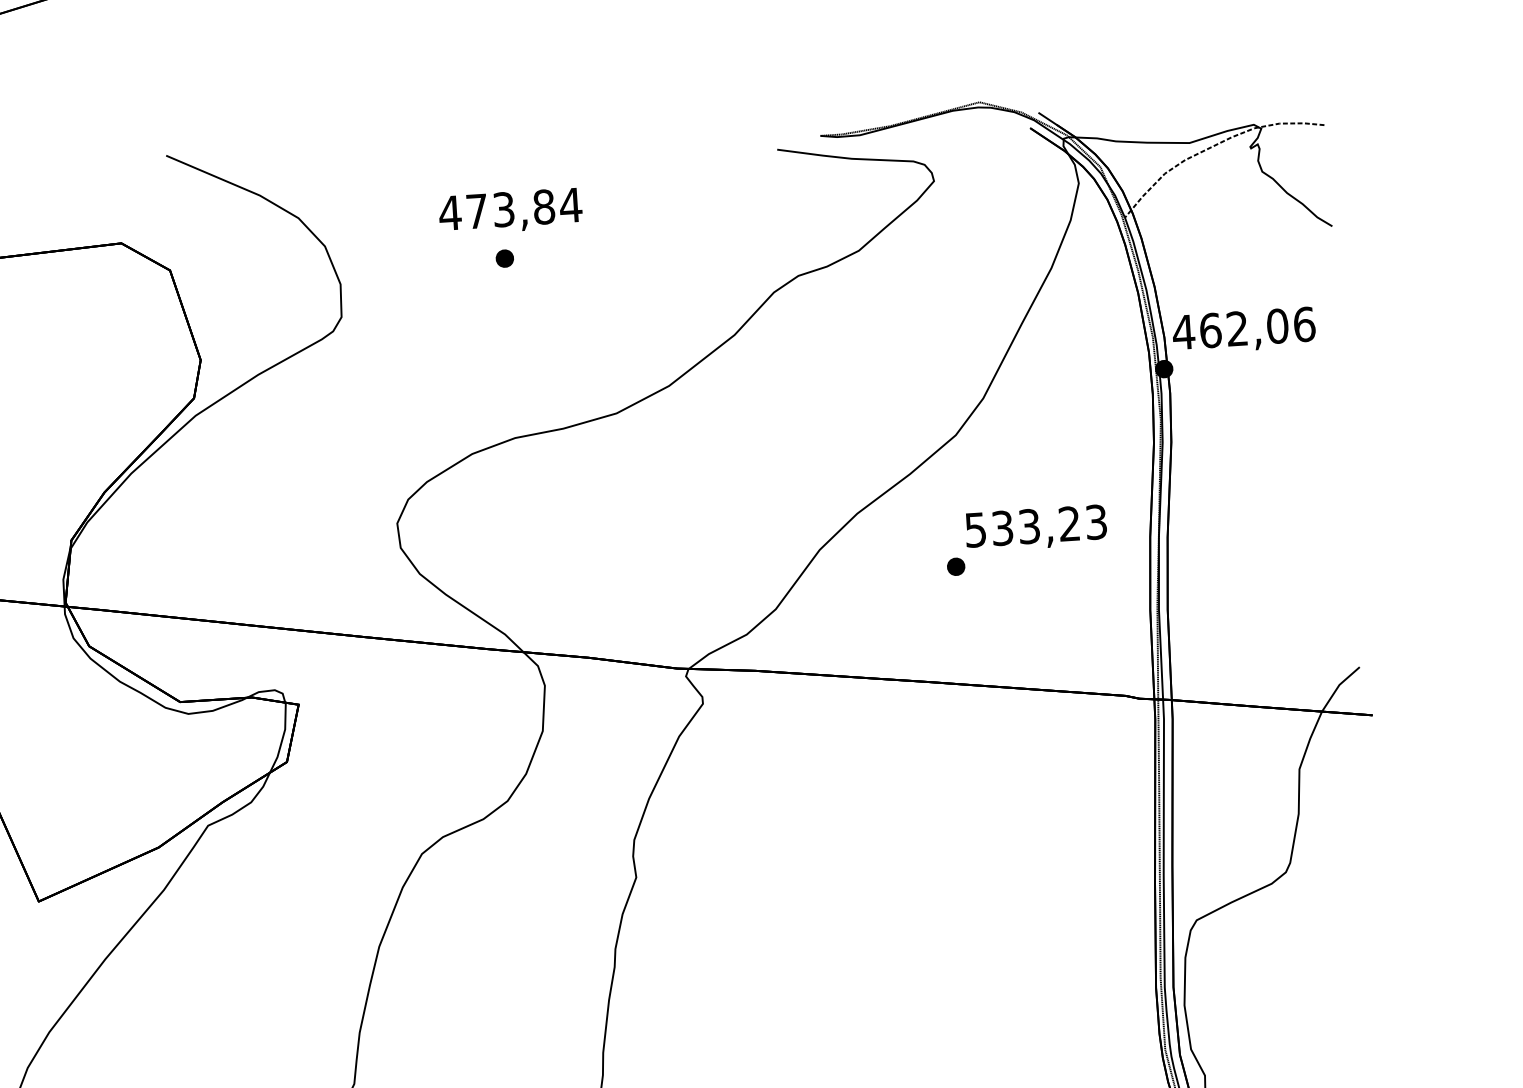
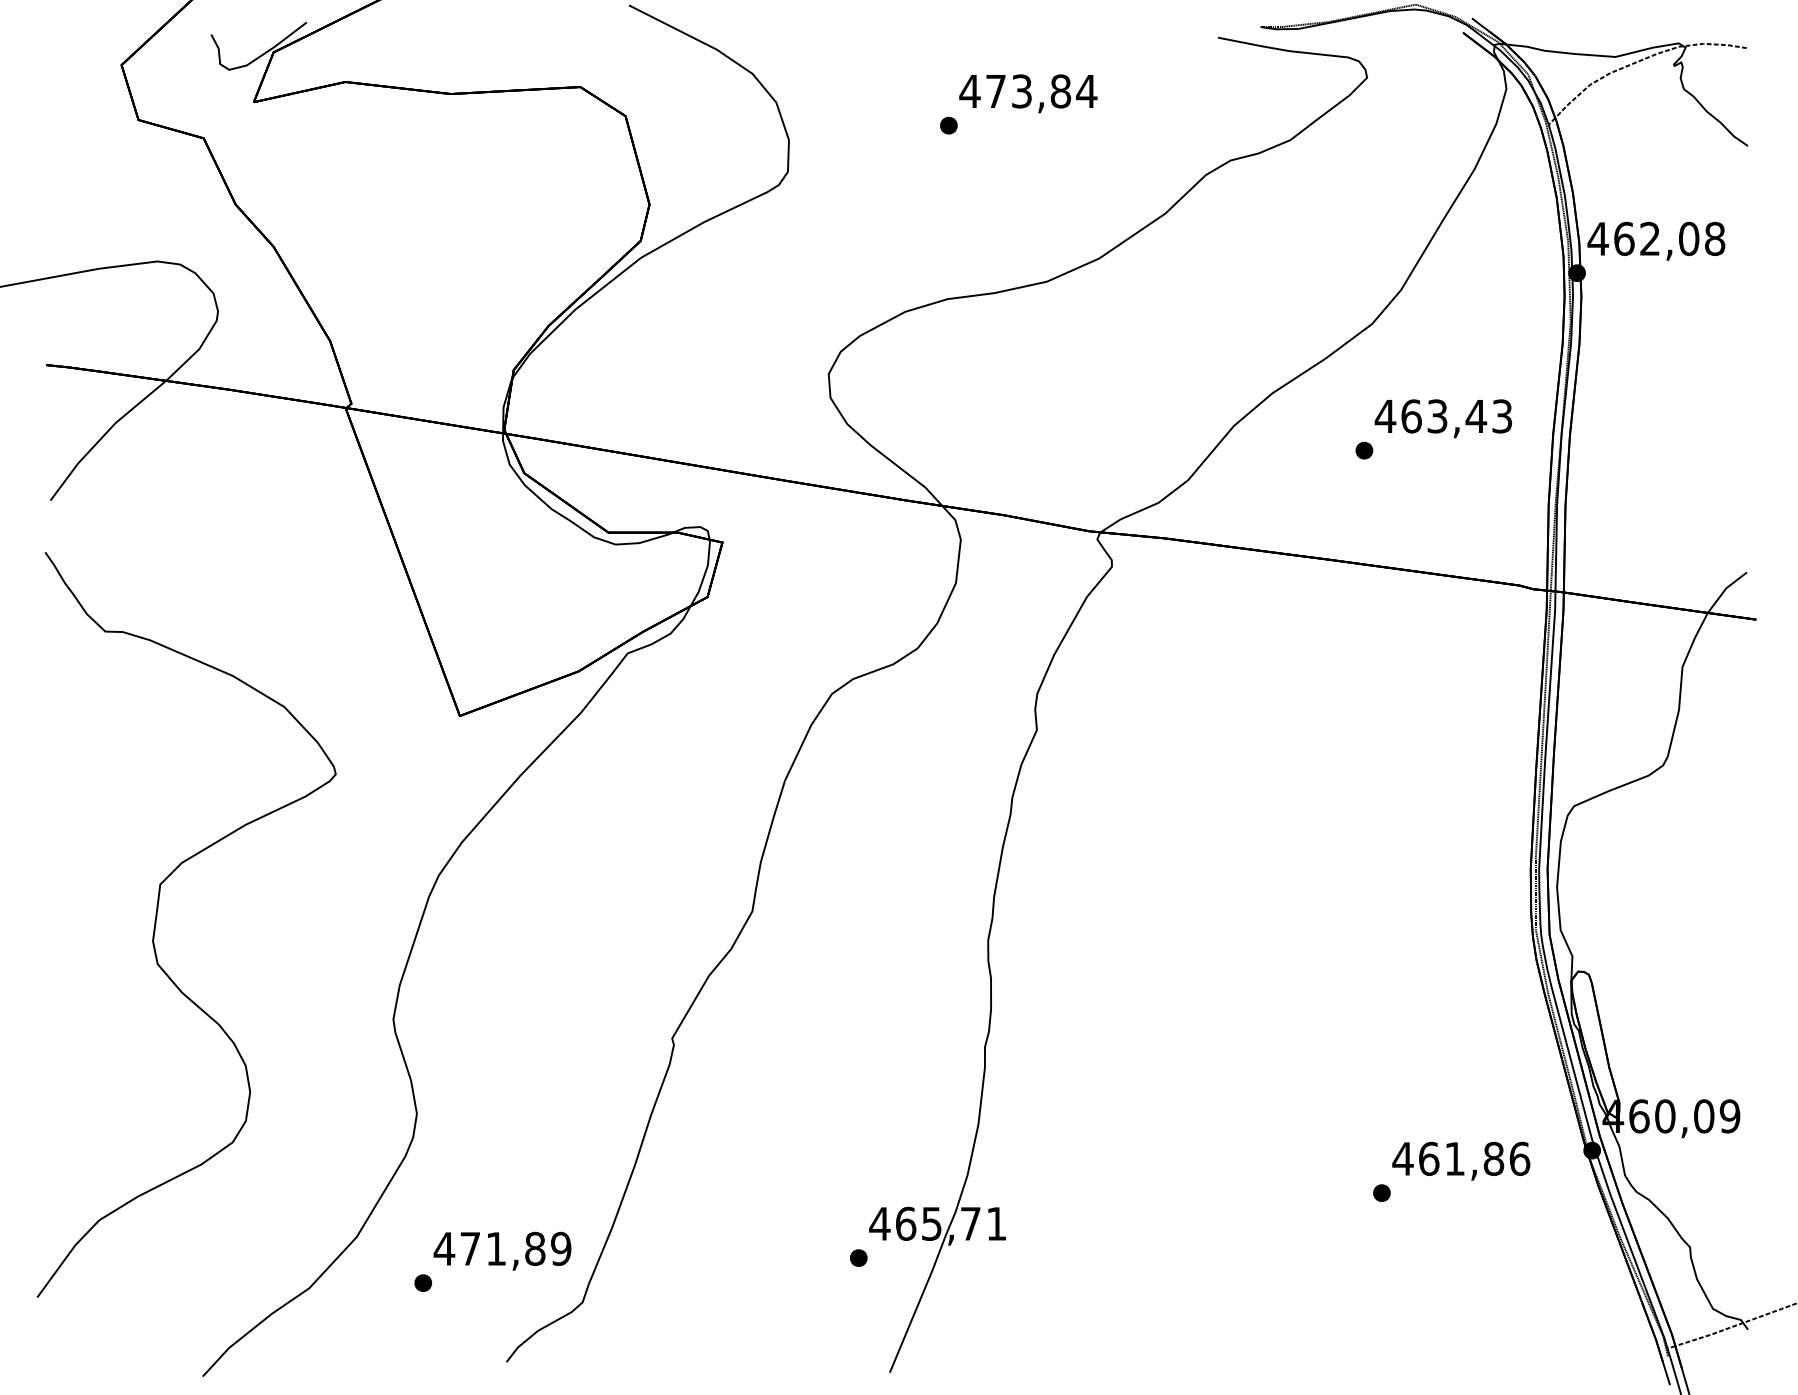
text: (510, 211) -> (1028, 93), moved
text: (1304, 324) -> (1715, 238), 462,06 -> 462,08
text: (1022, 527) -> (1430, 416), 533,23 -> 463,43

